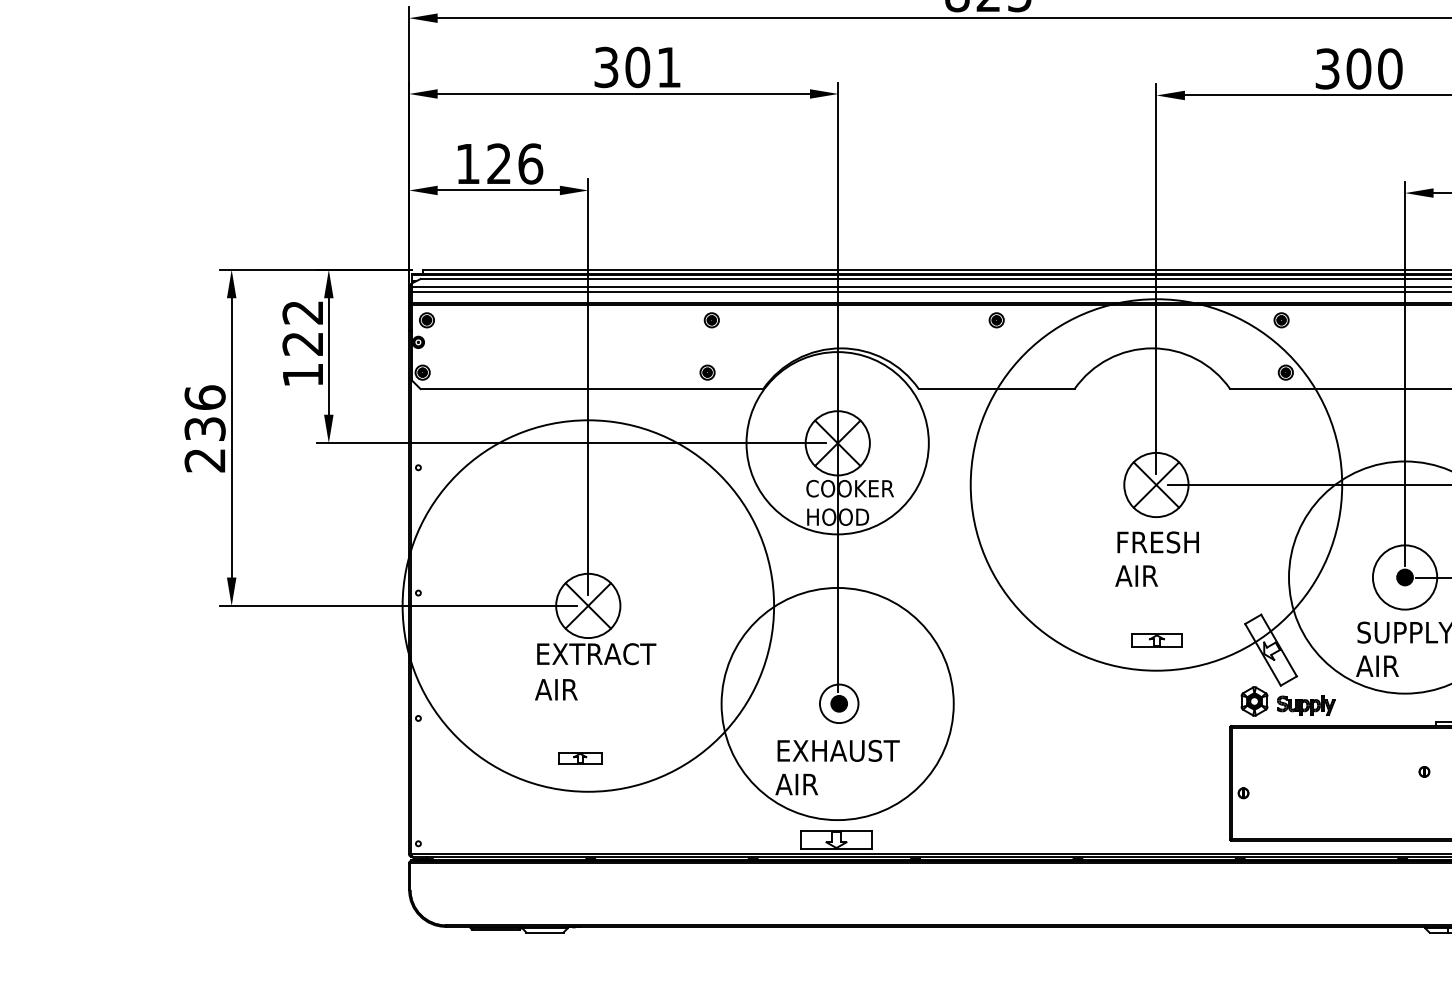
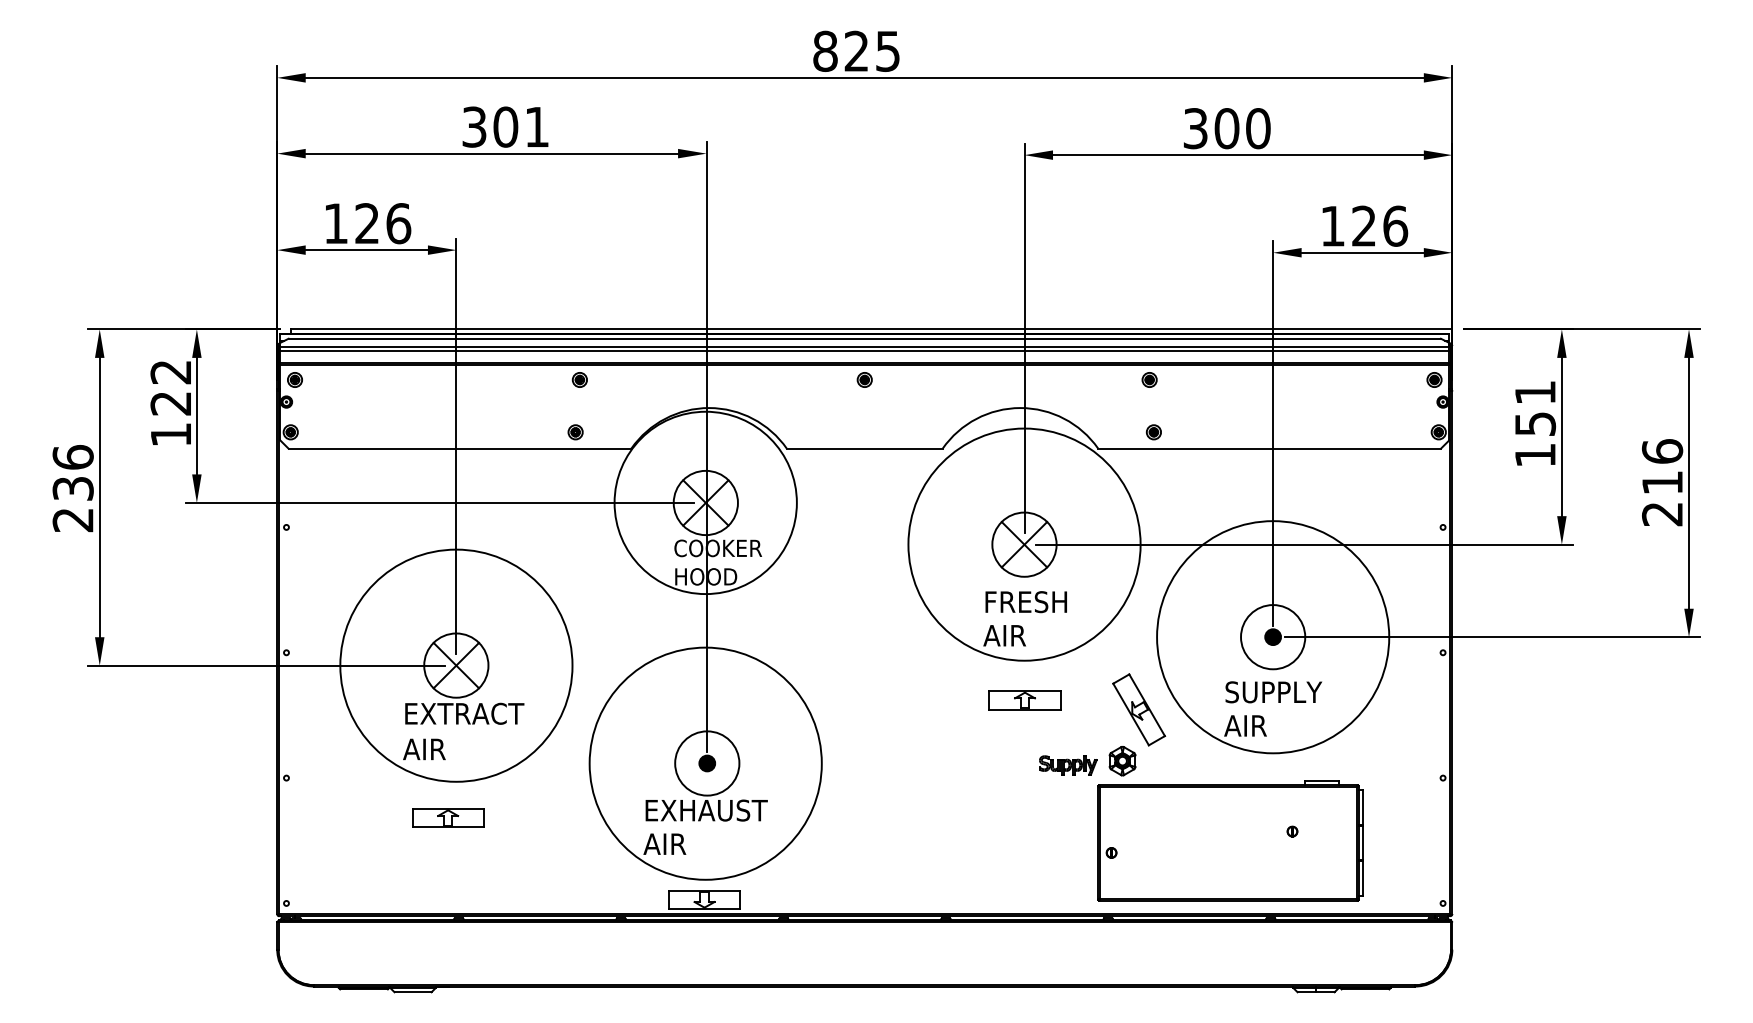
circle: (1156, 484) -> (1024, 544), size x0.62
circle: (588, 605) -> (456, 665), size x0.62
part: (1156, 640) -> (1024, 700), size x1.43
circle: (839, 703) -> (707, 763), size x1.67
part: (1306, 705) -> (1068, 765), moved
part: (580, 757) -> (448, 817), size x1.67

